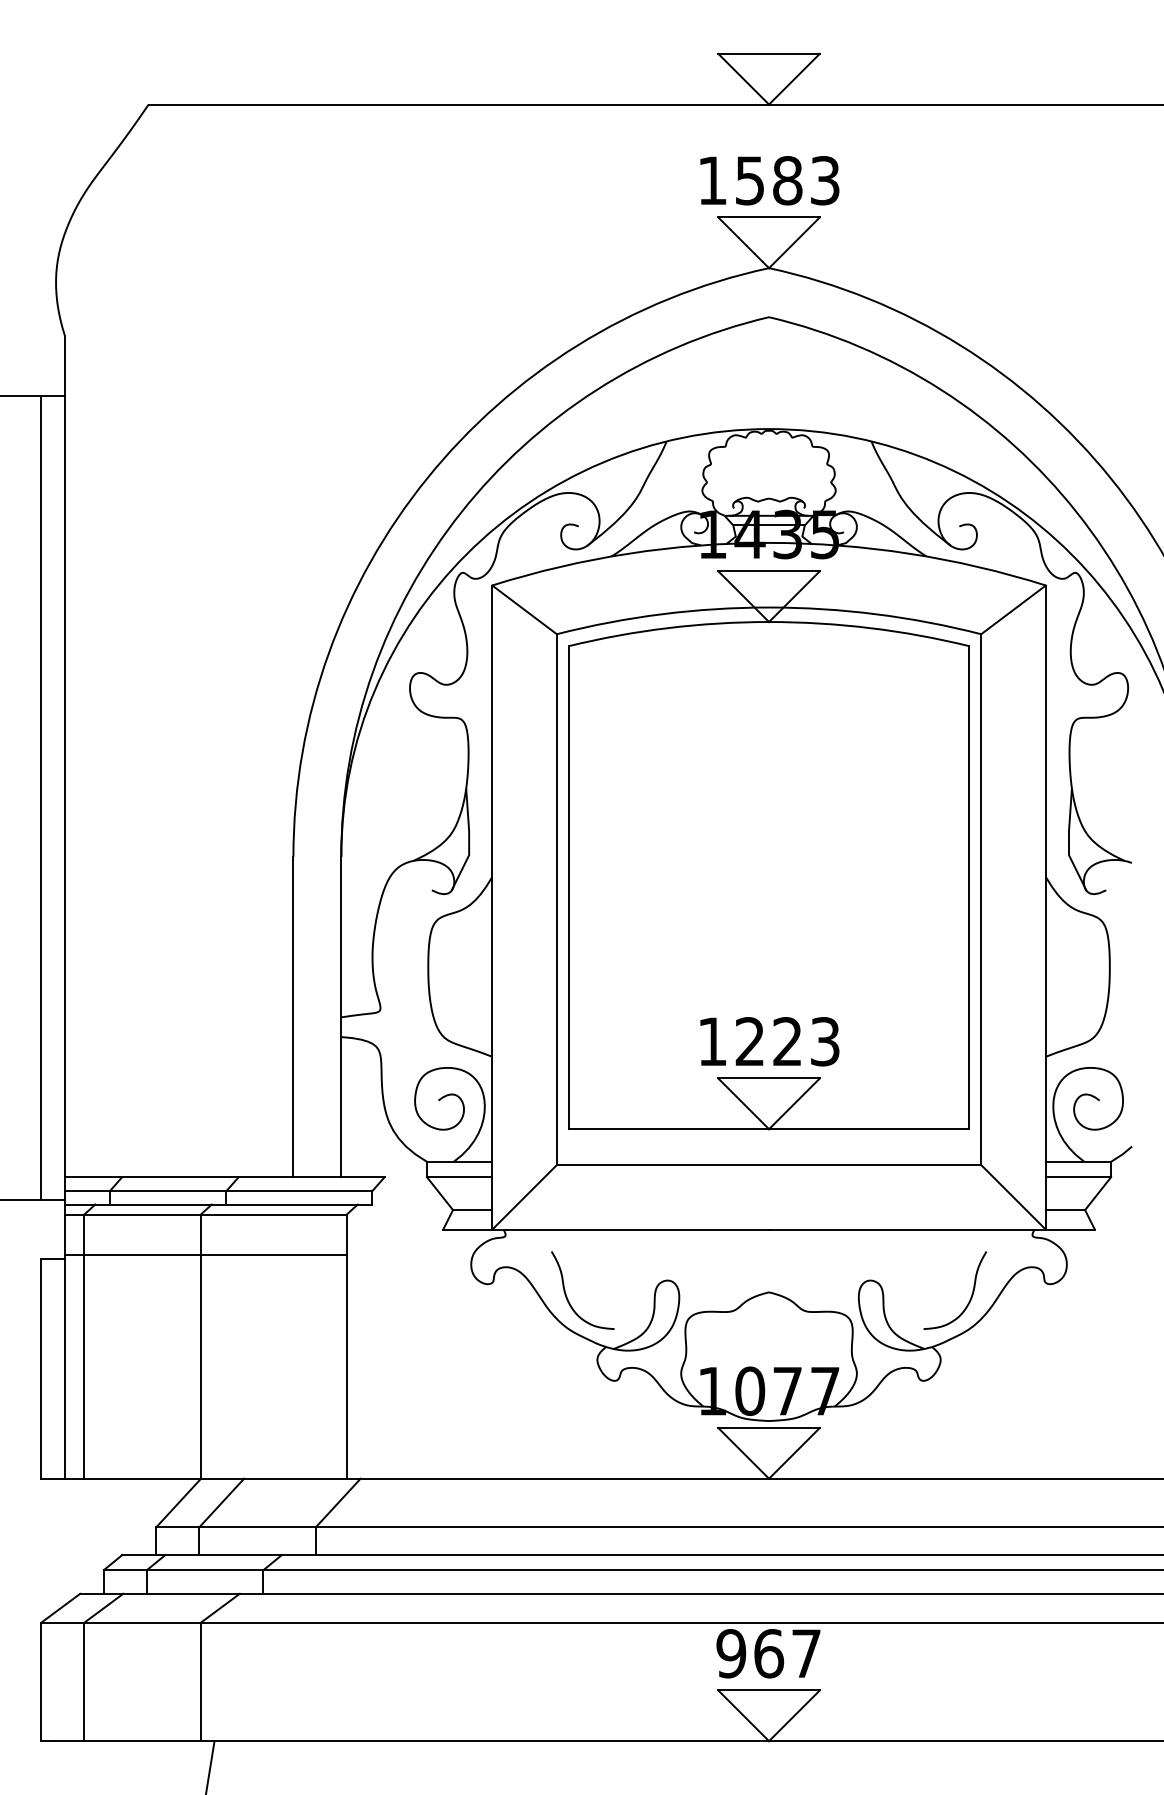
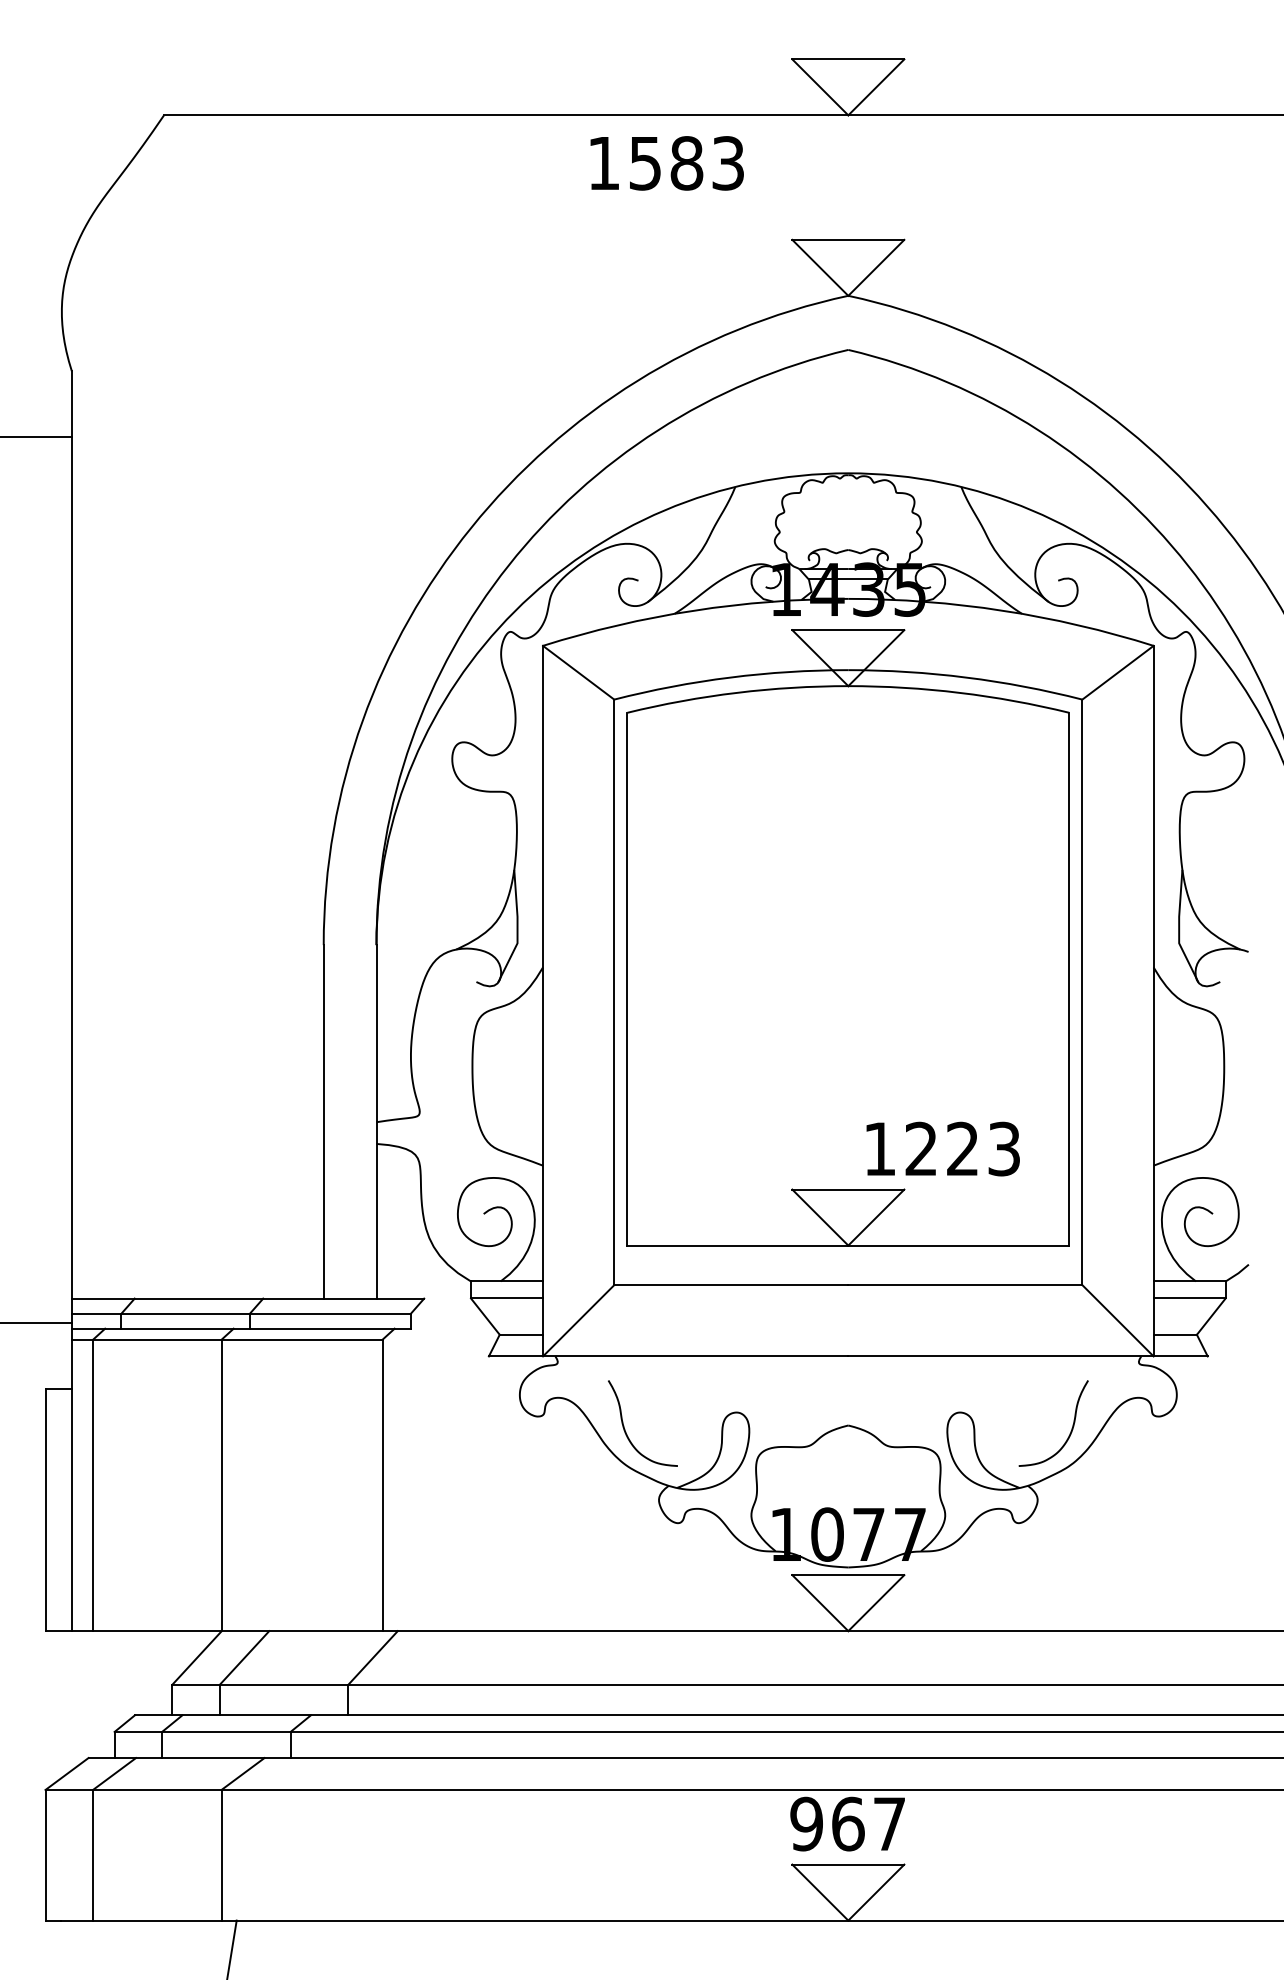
text: (769, 180) -> (666, 163), moved
line: (41, 798) -> (45, 880), removed
text: (769, 1041) -> (942, 1148), moved
line: (205, 1255) -> (226, 1384), removed

